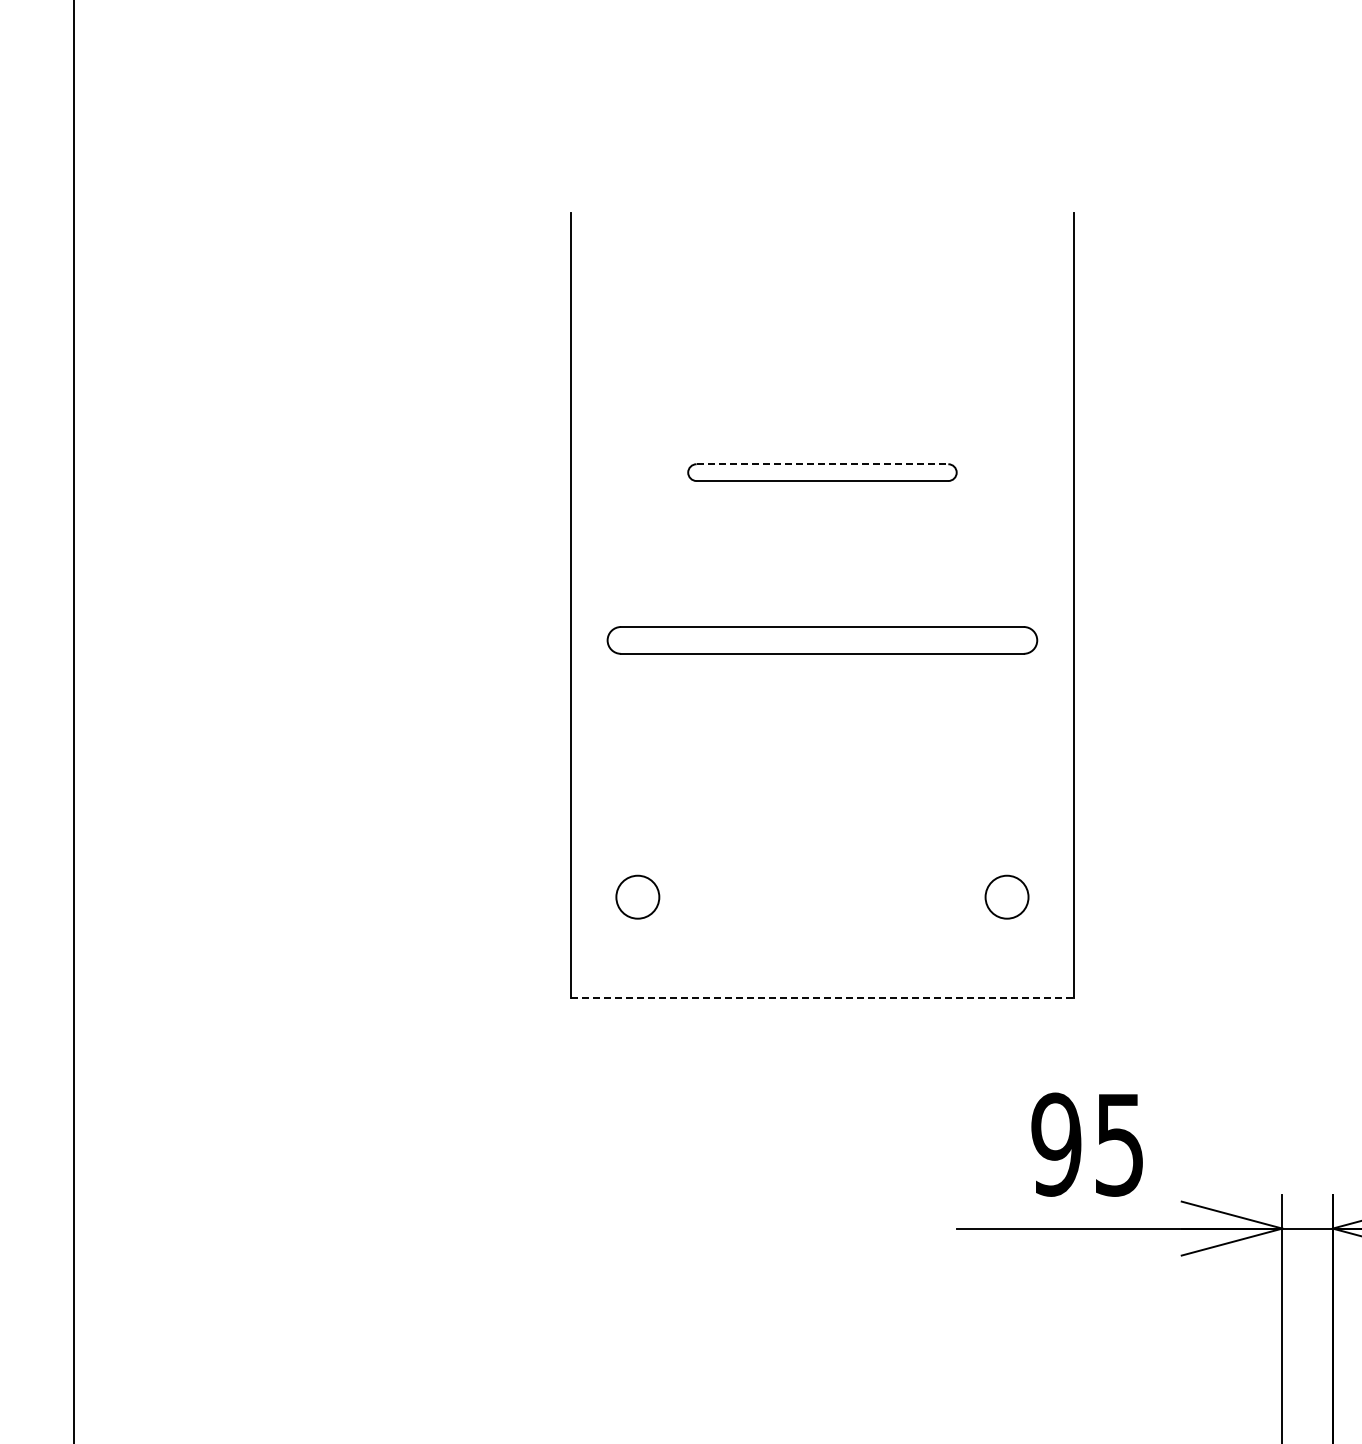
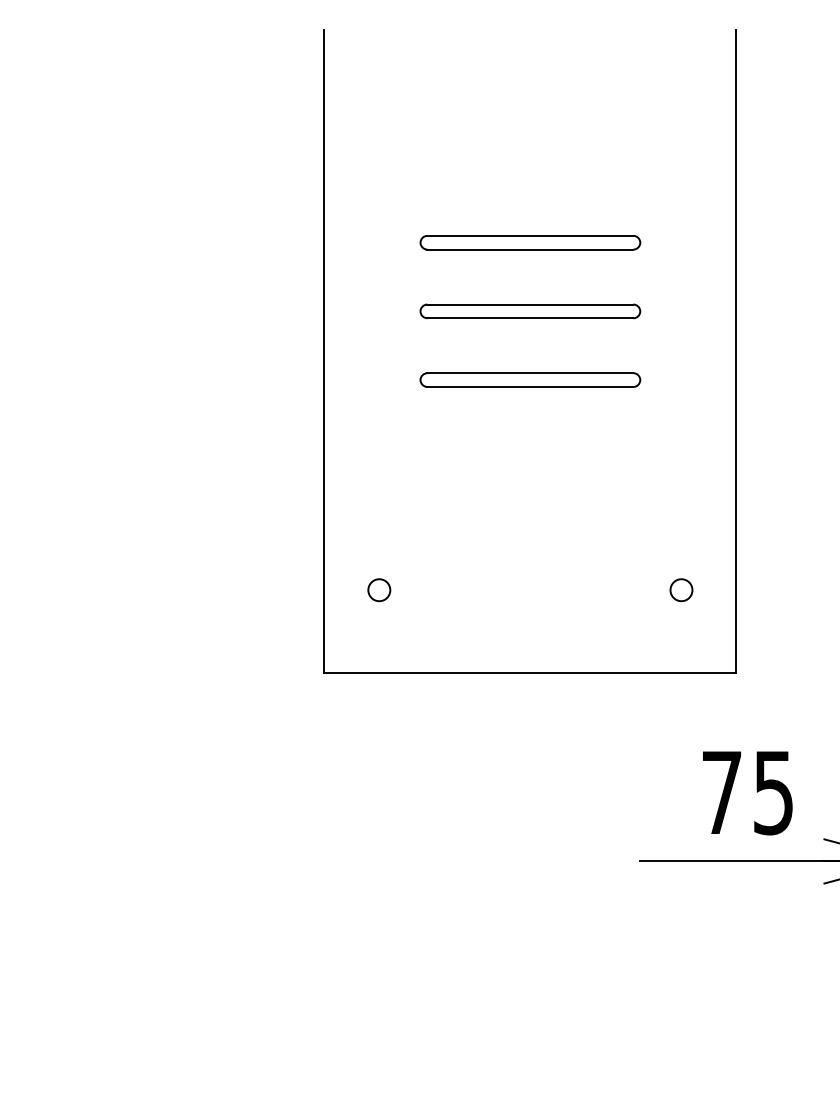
line: (822, 464) -> (530, 236), dashed -> solid
part: (822, 556) -> (530, 311), added
part: (822, 640) -> (530, 380), size x0.62
circle: (637, 896) -> (379, 589), size x0.62
circle: (1006, 896) -> (681, 589), size x0.62
line: (822, 997) -> (530, 672), dashed -> solid
text: (1056, 1144) -> (721, 792), 95 -> 75

